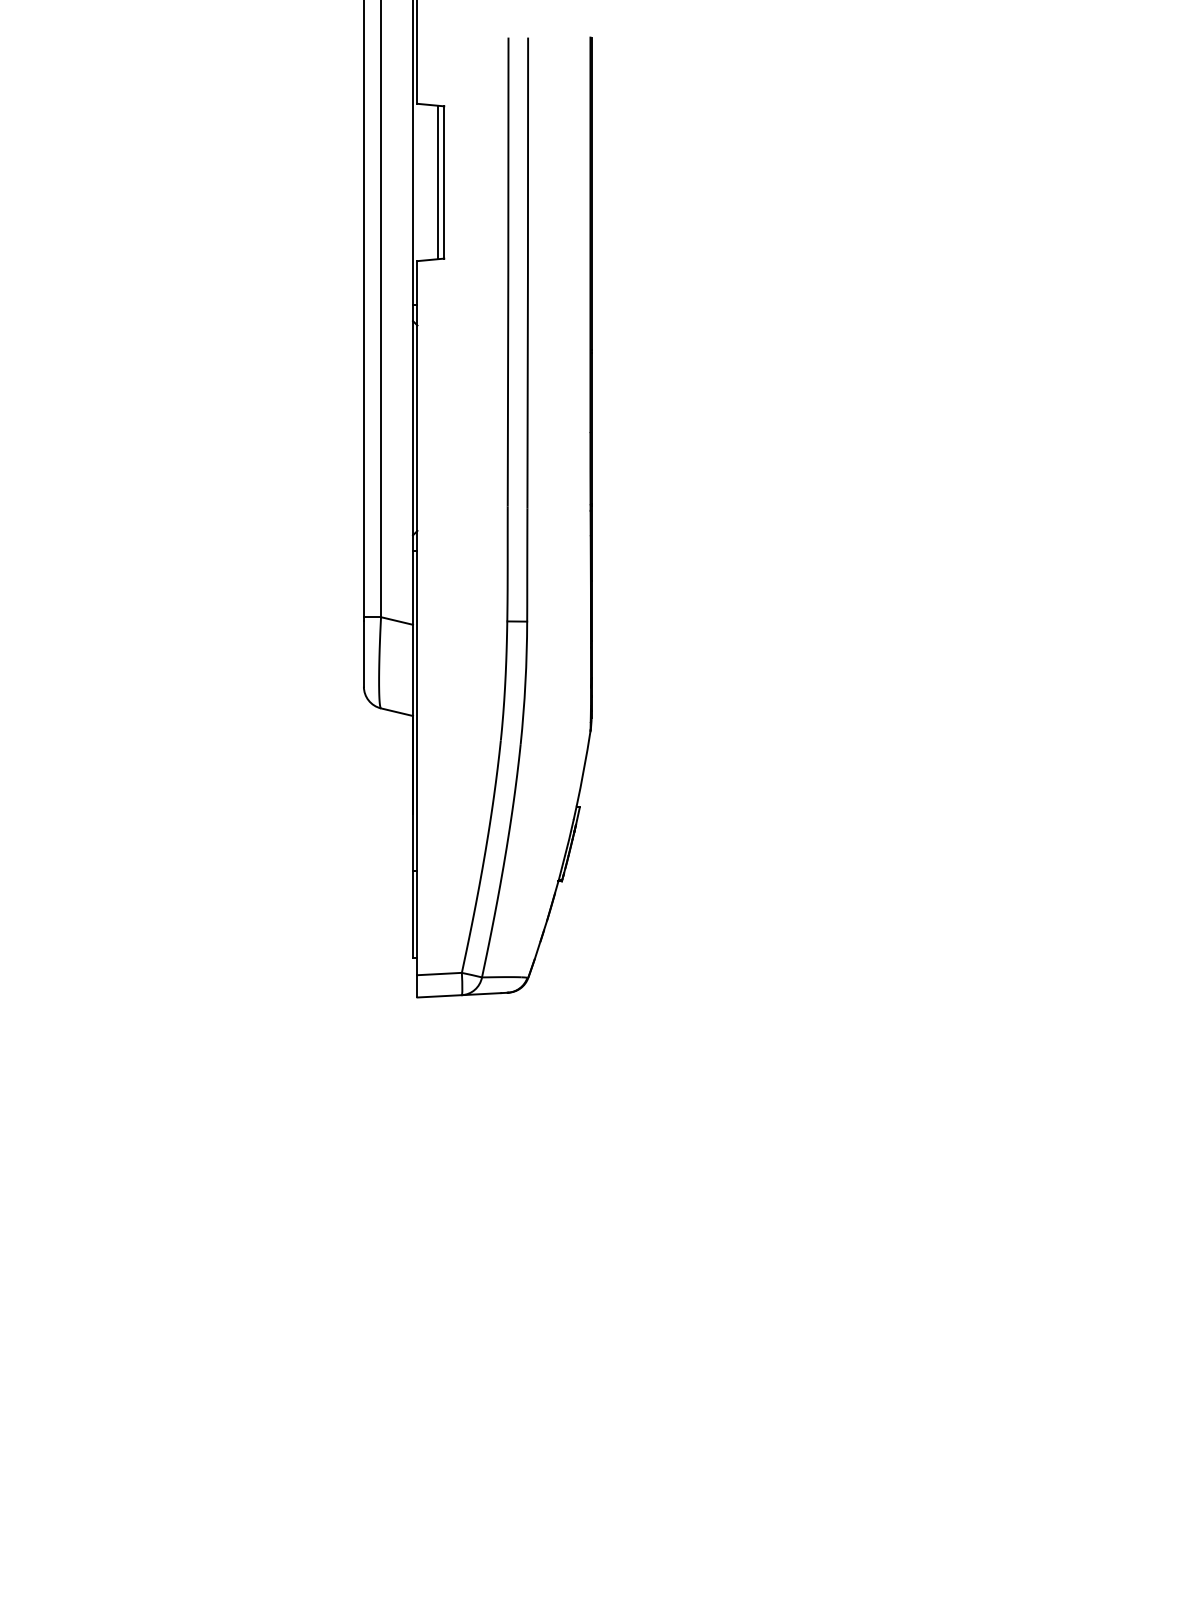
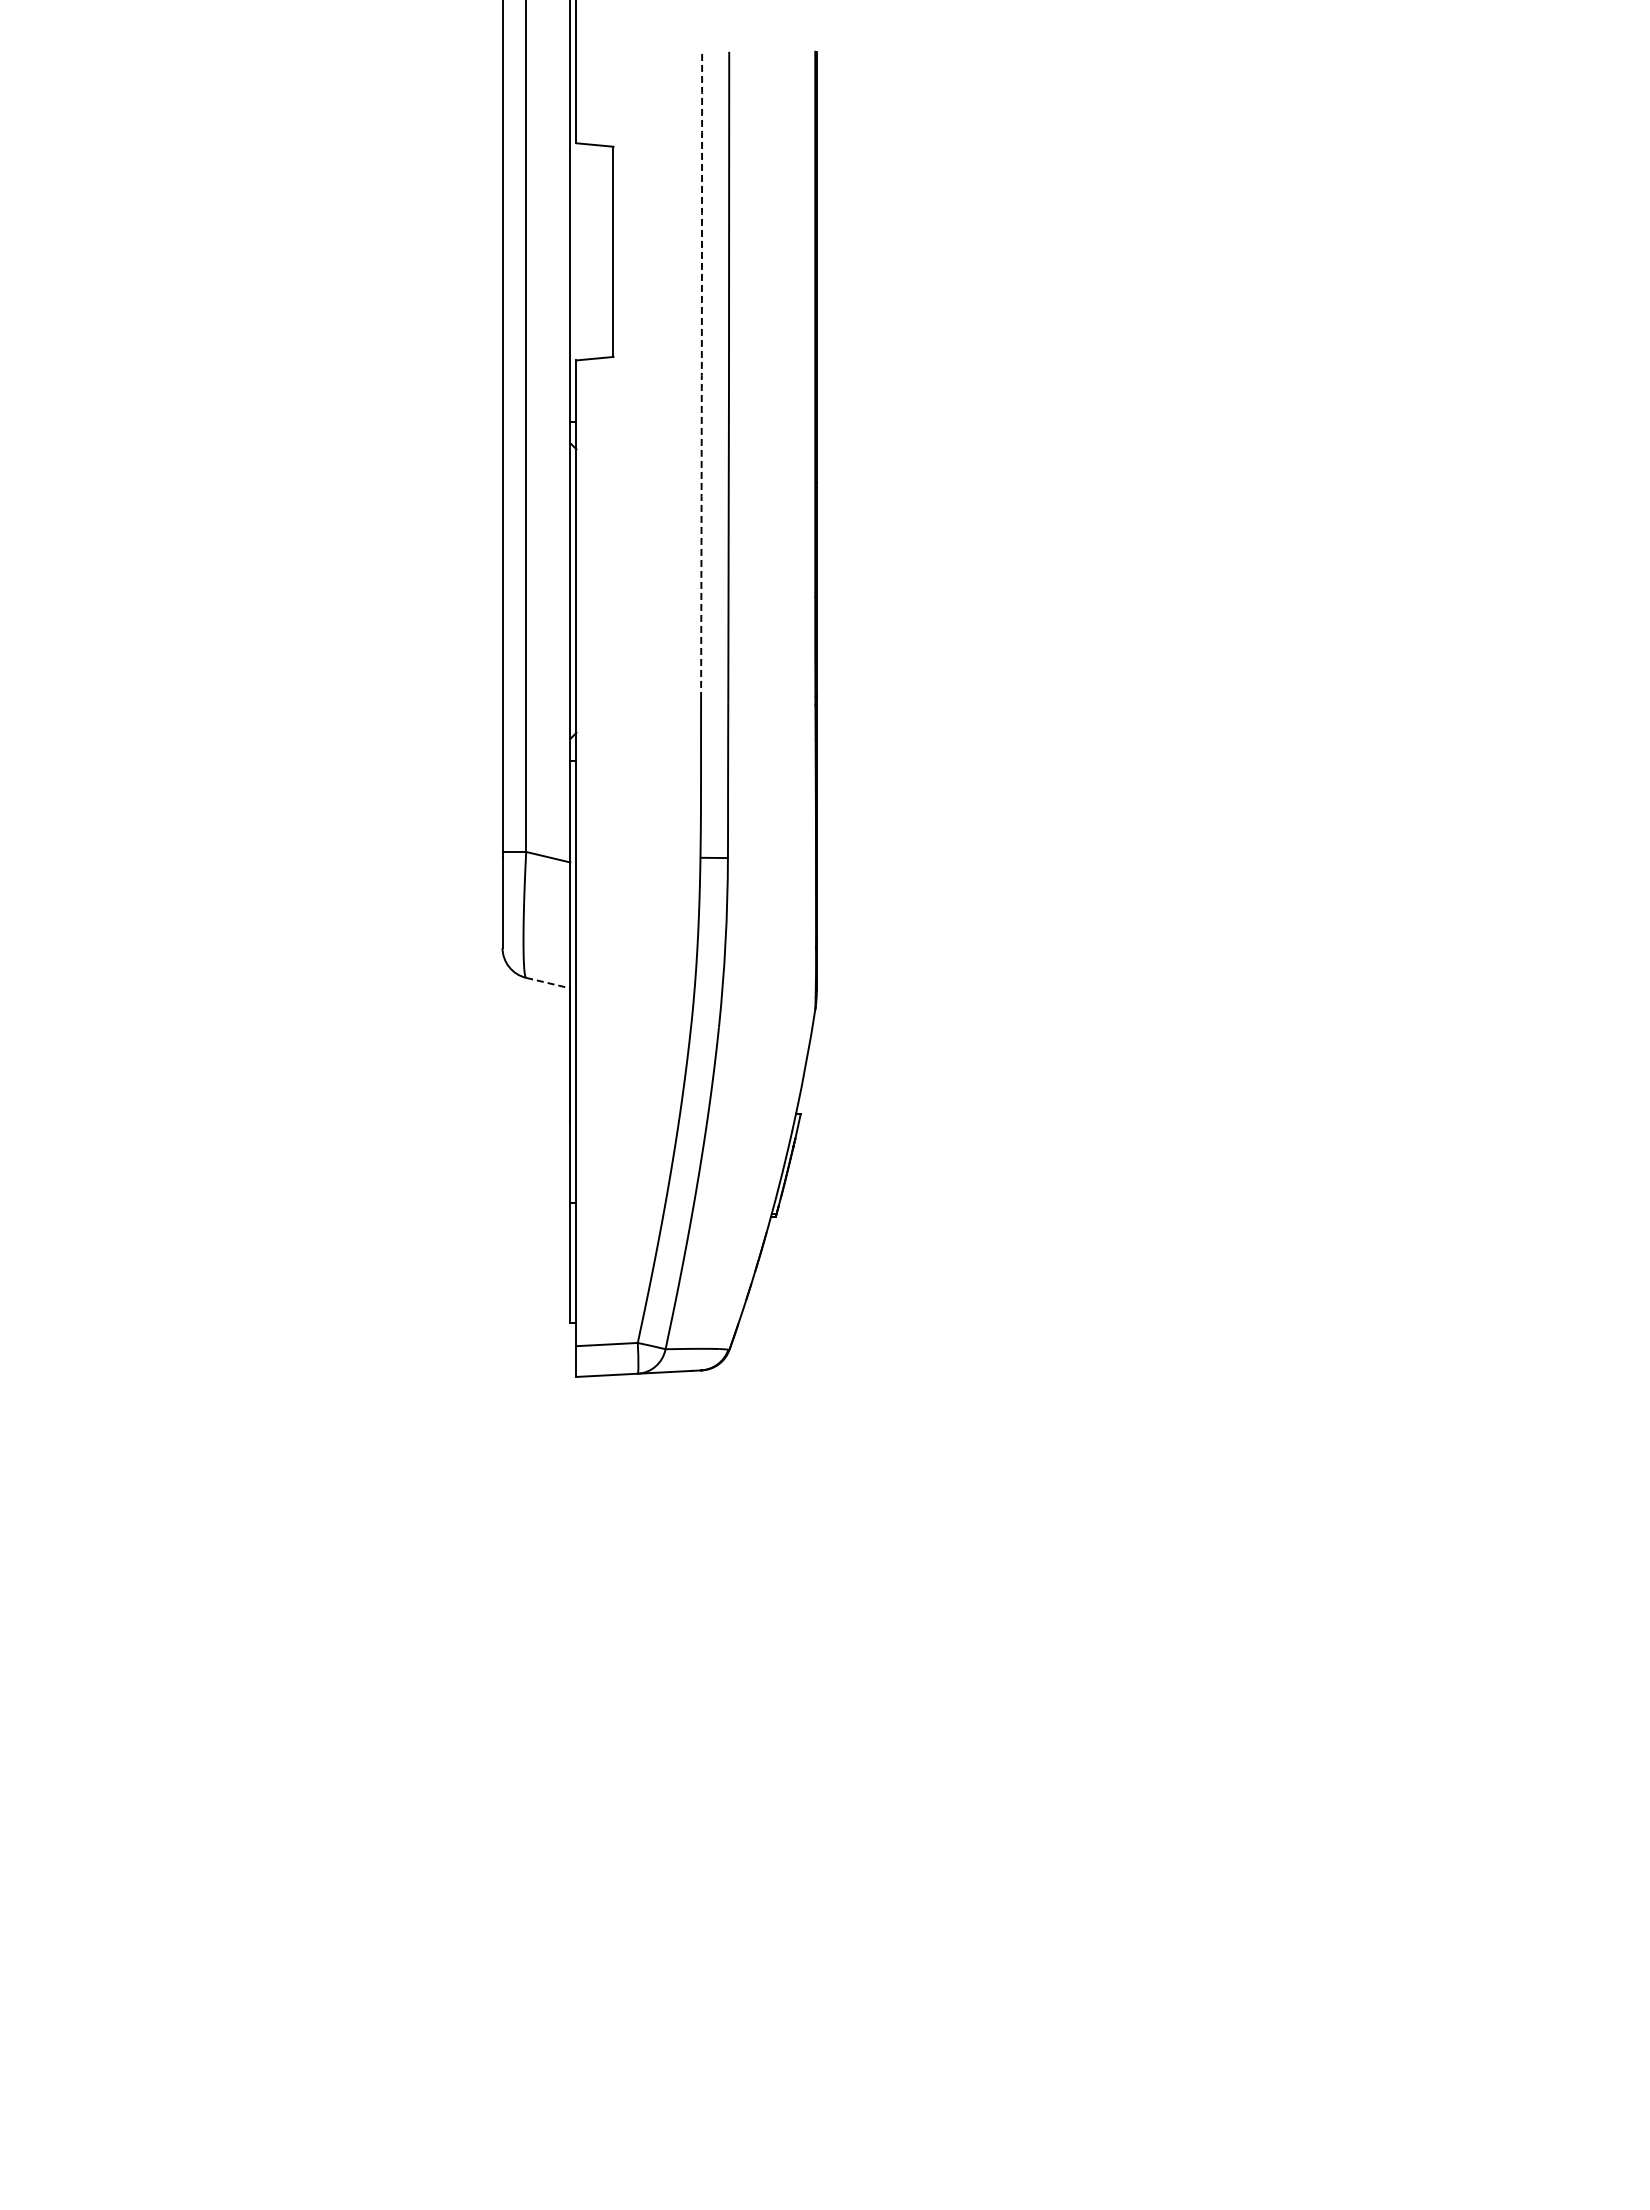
line: (437, 182) -> (604, 251), removed
arc: (508, 272) -> (701, 375), solid -> dashed
line: (397, 712) -> (548, 983), solid -> dashed

